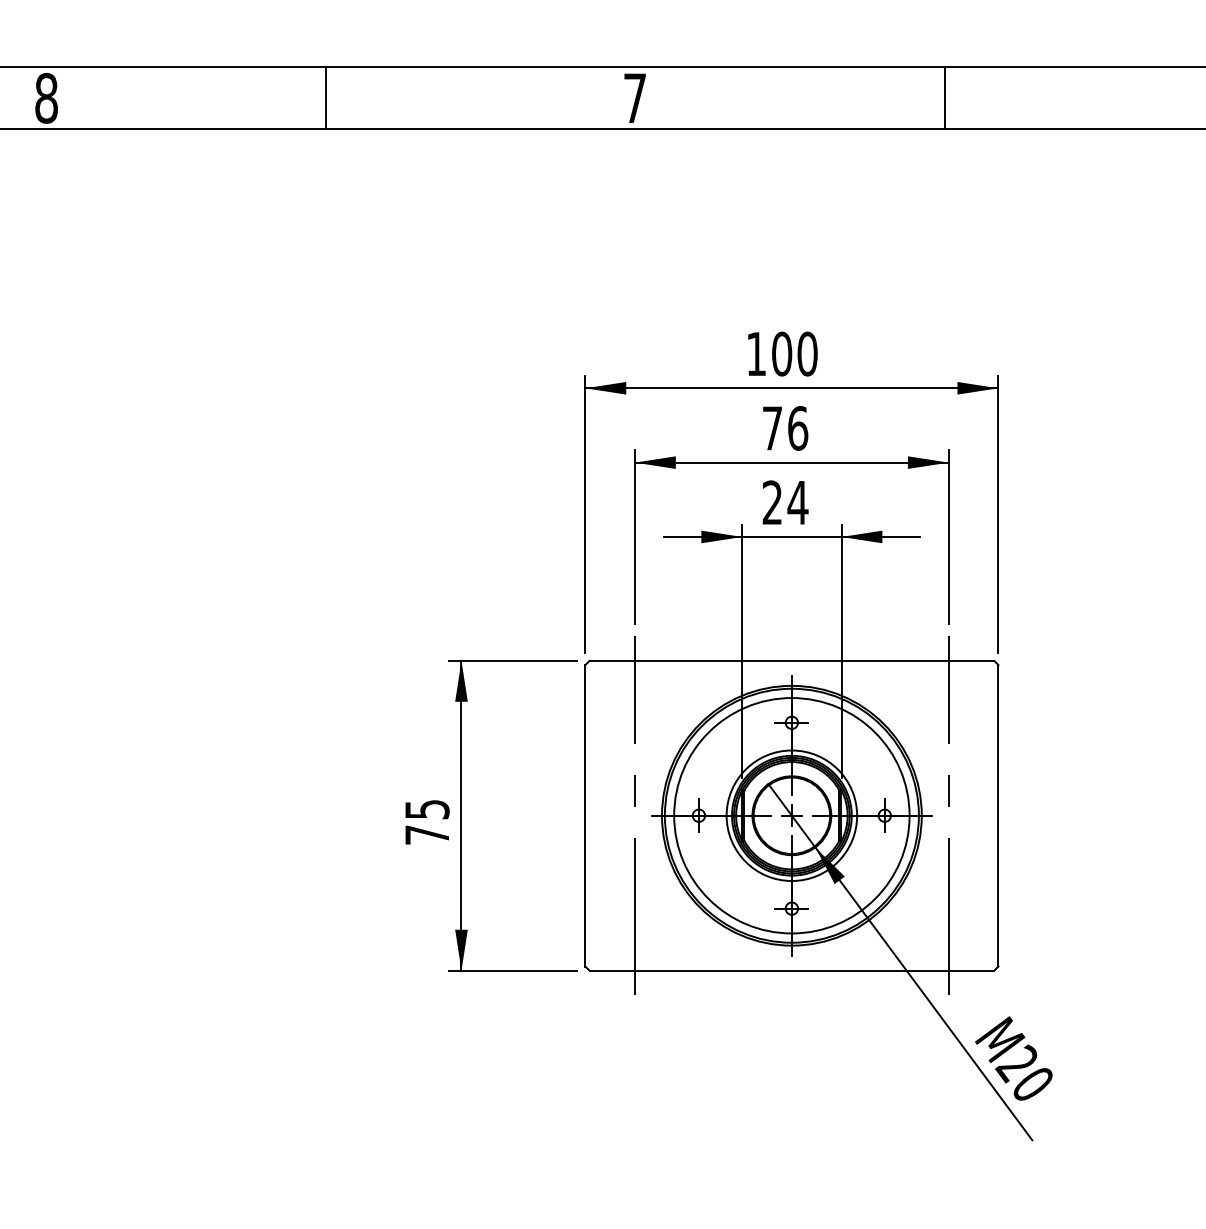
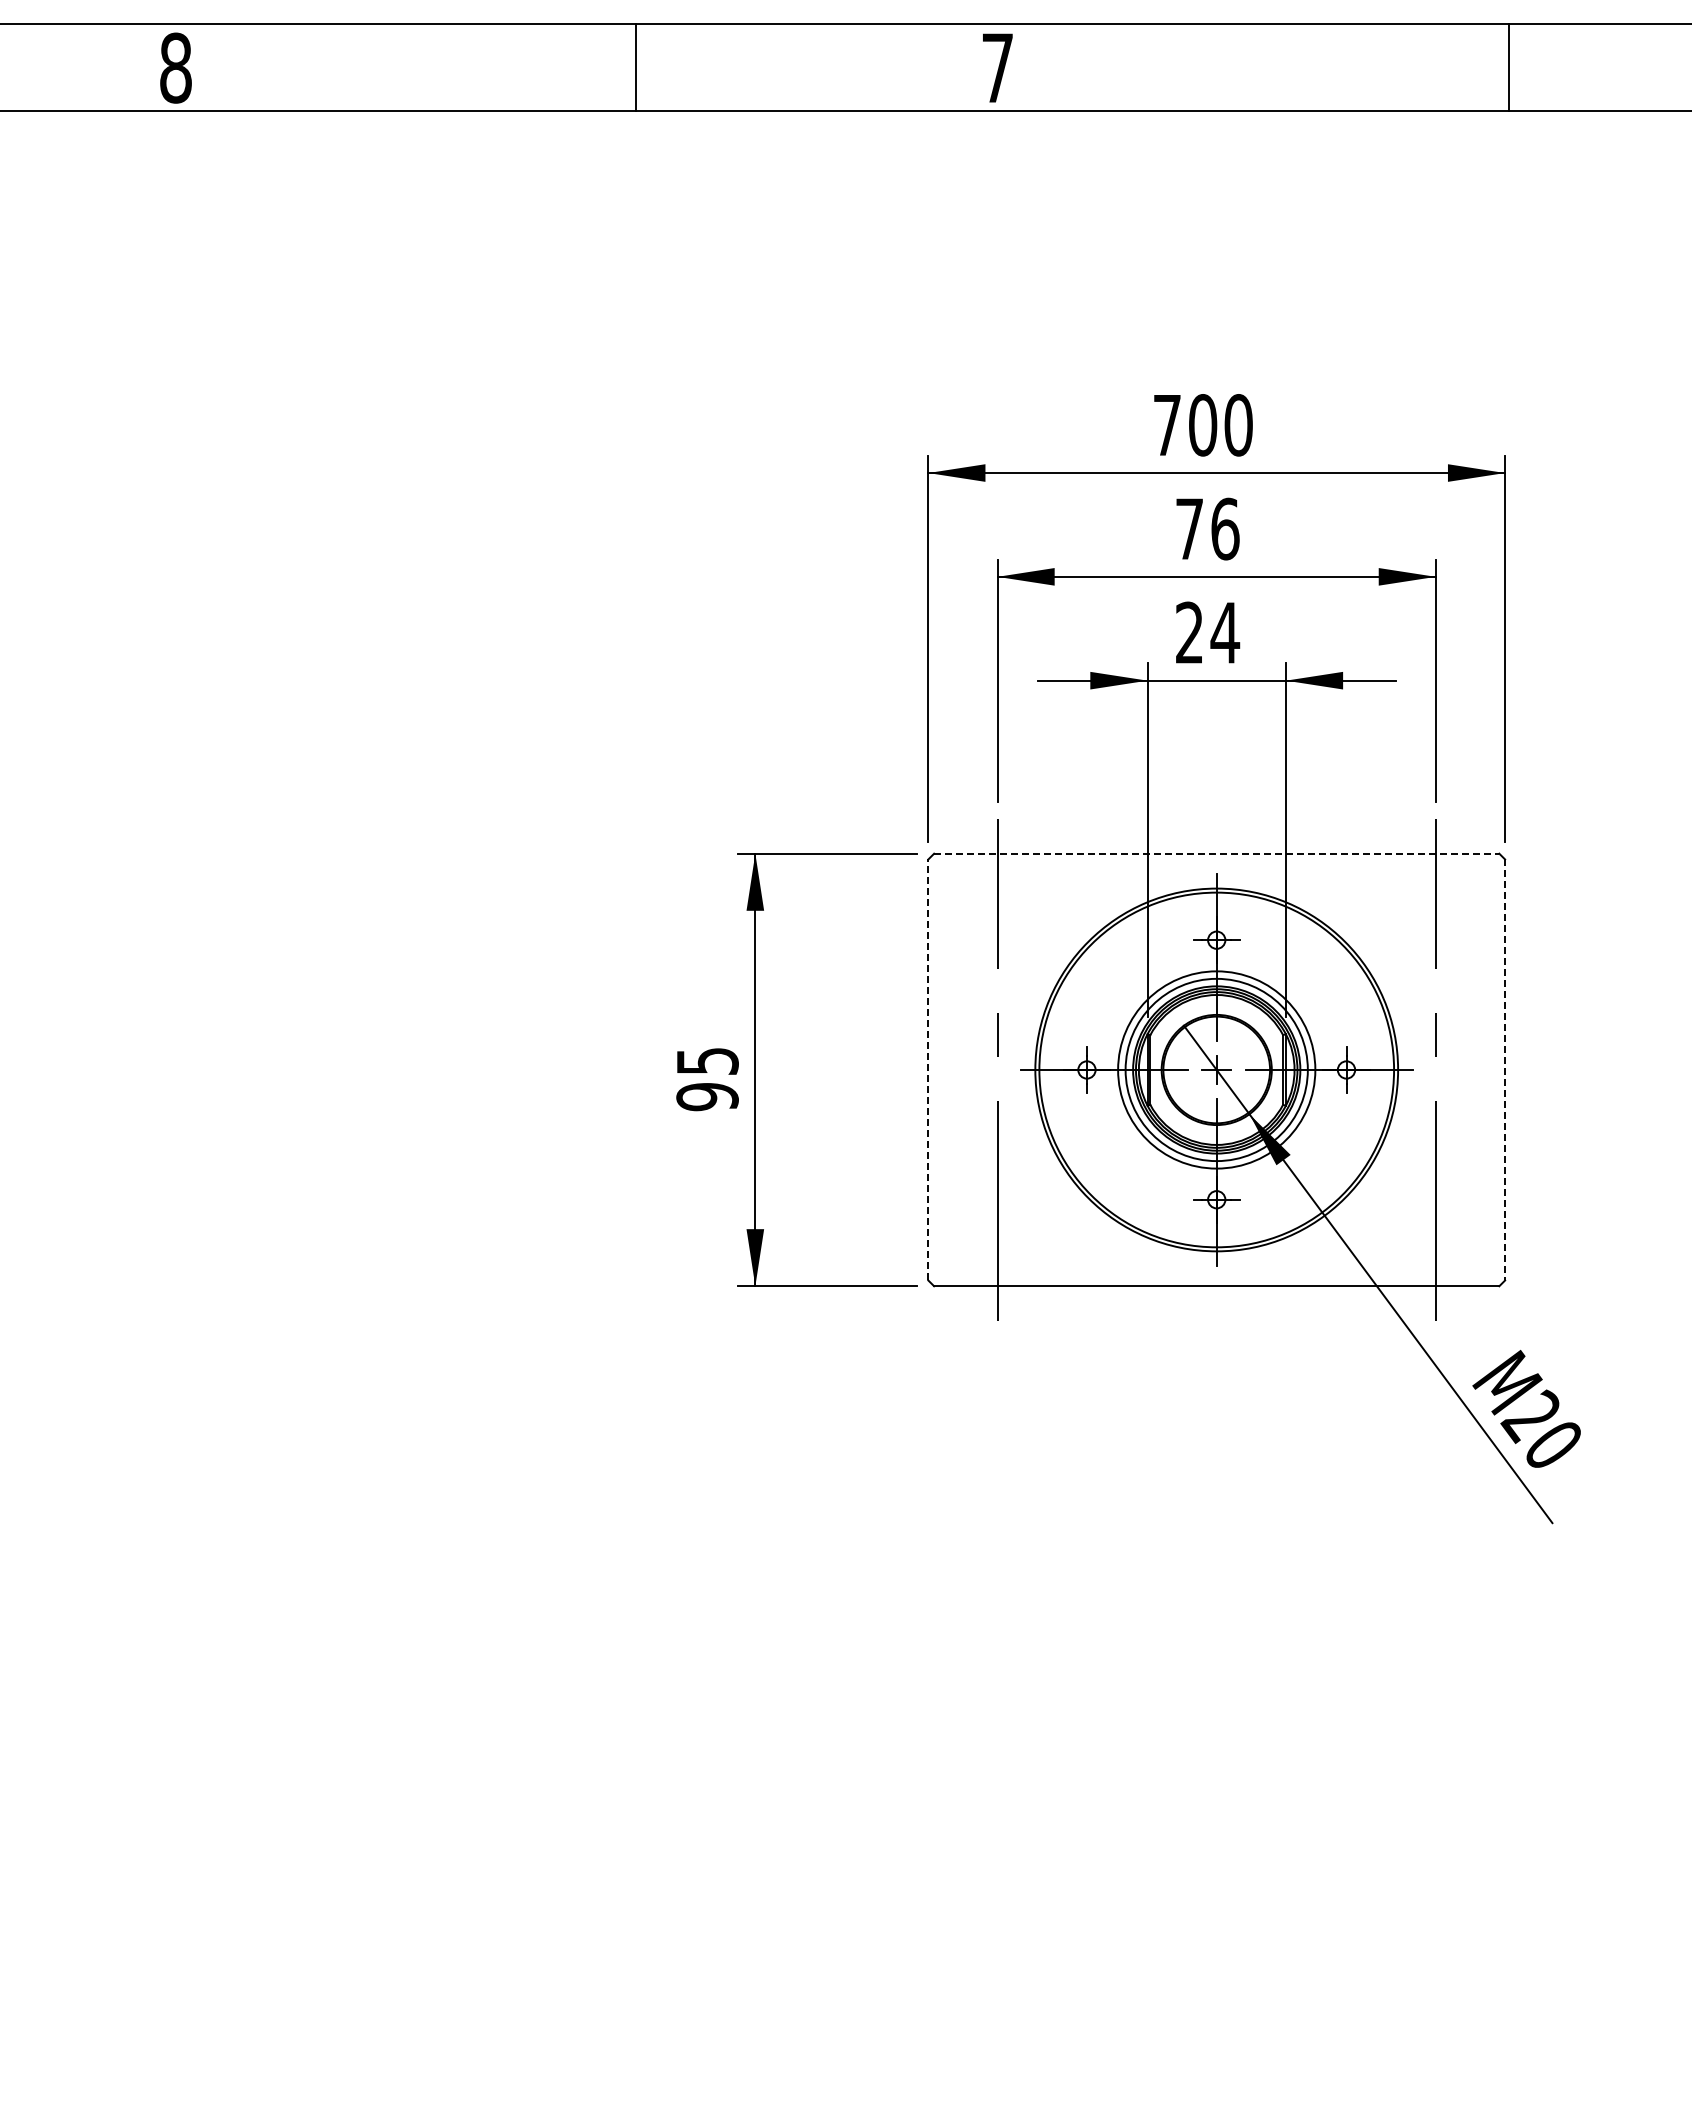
line: (326, 97) -> (636, 67), moved
line: (945, 97) -> (1509, 67), moved
text: (756, 354) -> (1167, 425), 100 -> 700
line: (791, 660) -> (1216, 853), solid -> dashed
line: (585, 815) -> (928, 1069), solid -> dashed
circle: (791, 815) -> (1216, 1069), size x0.6
line: (998, 815) -> (1505, 1069), solid -> dashed
text: (427, 835) -> (707, 1097), 75 -> 95

